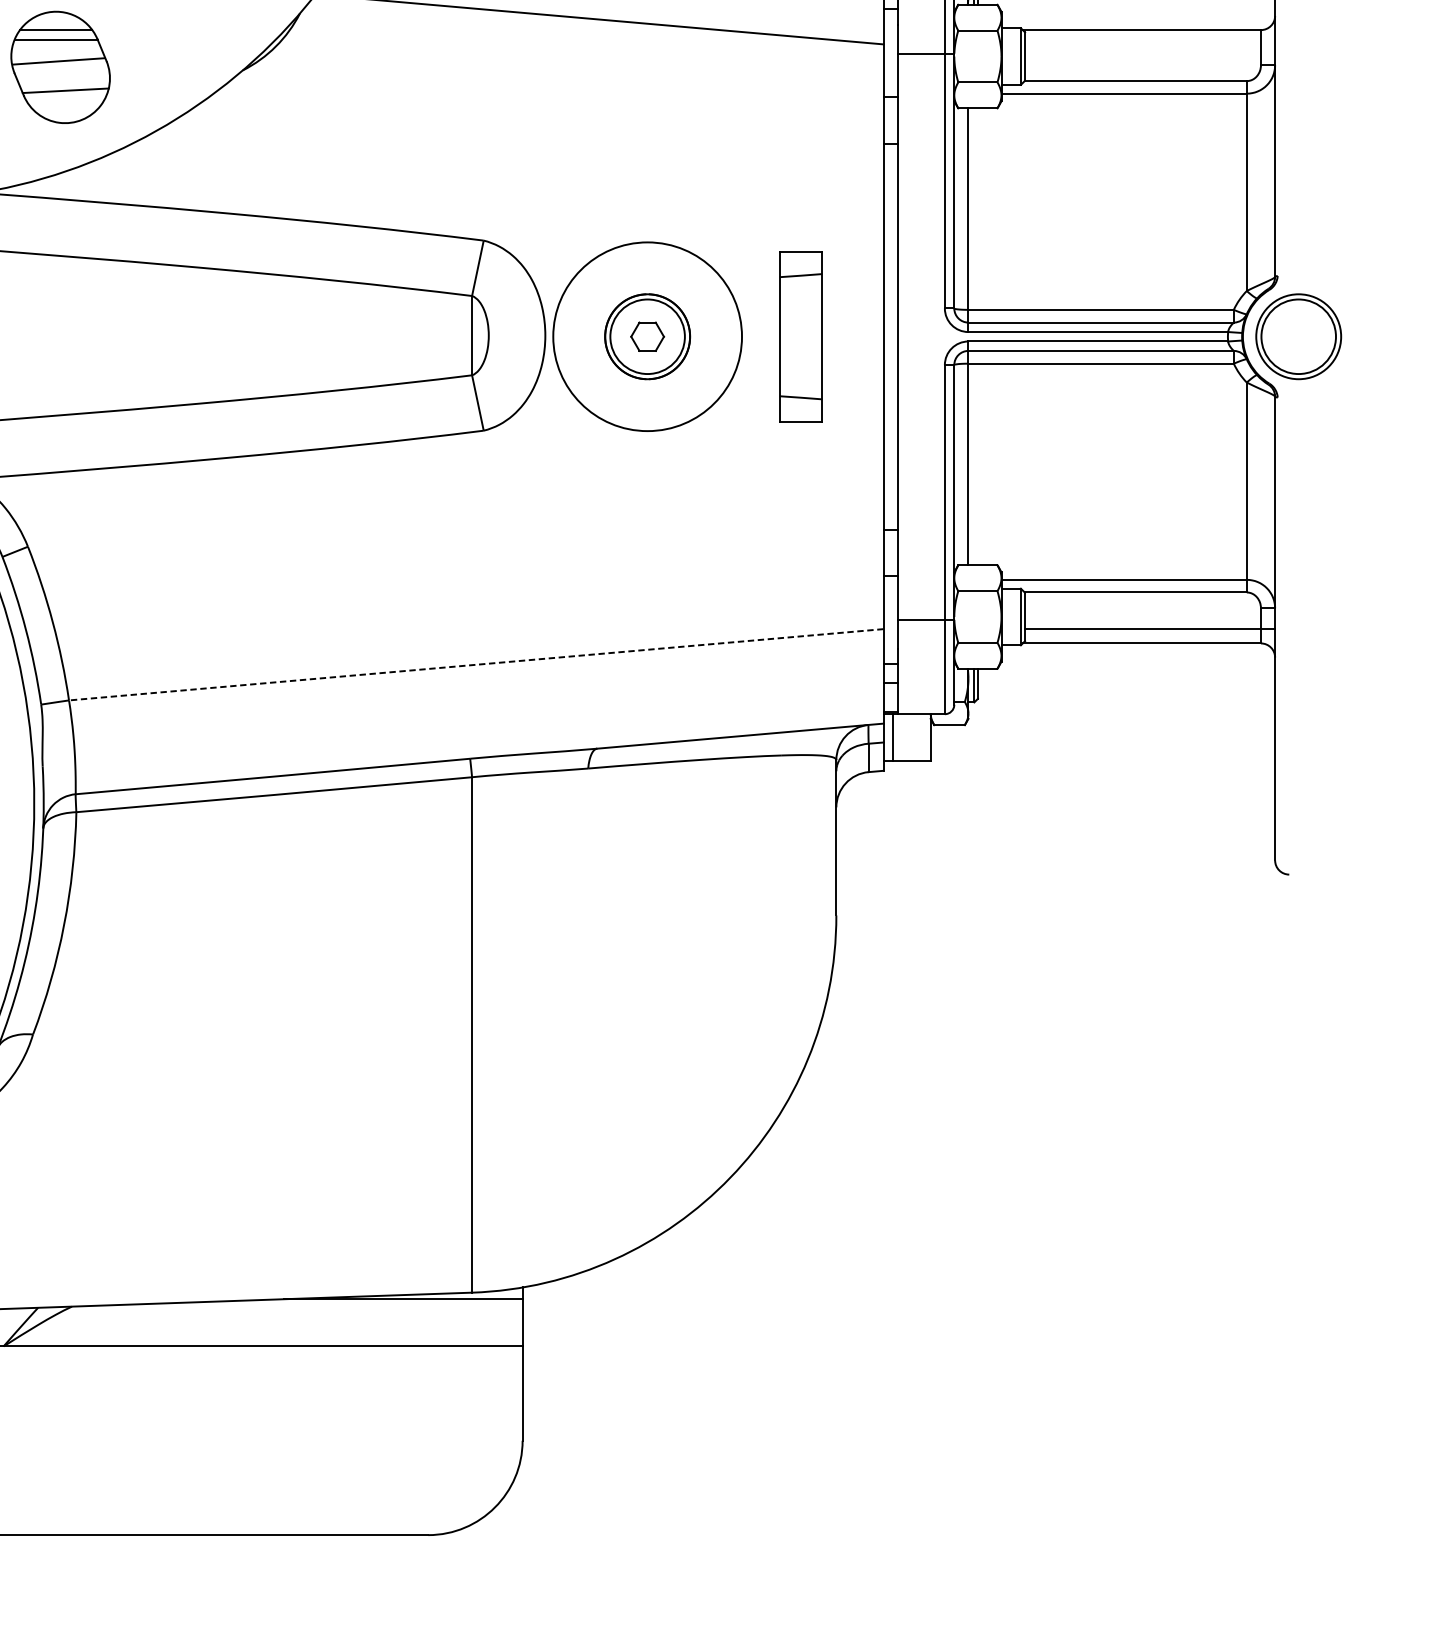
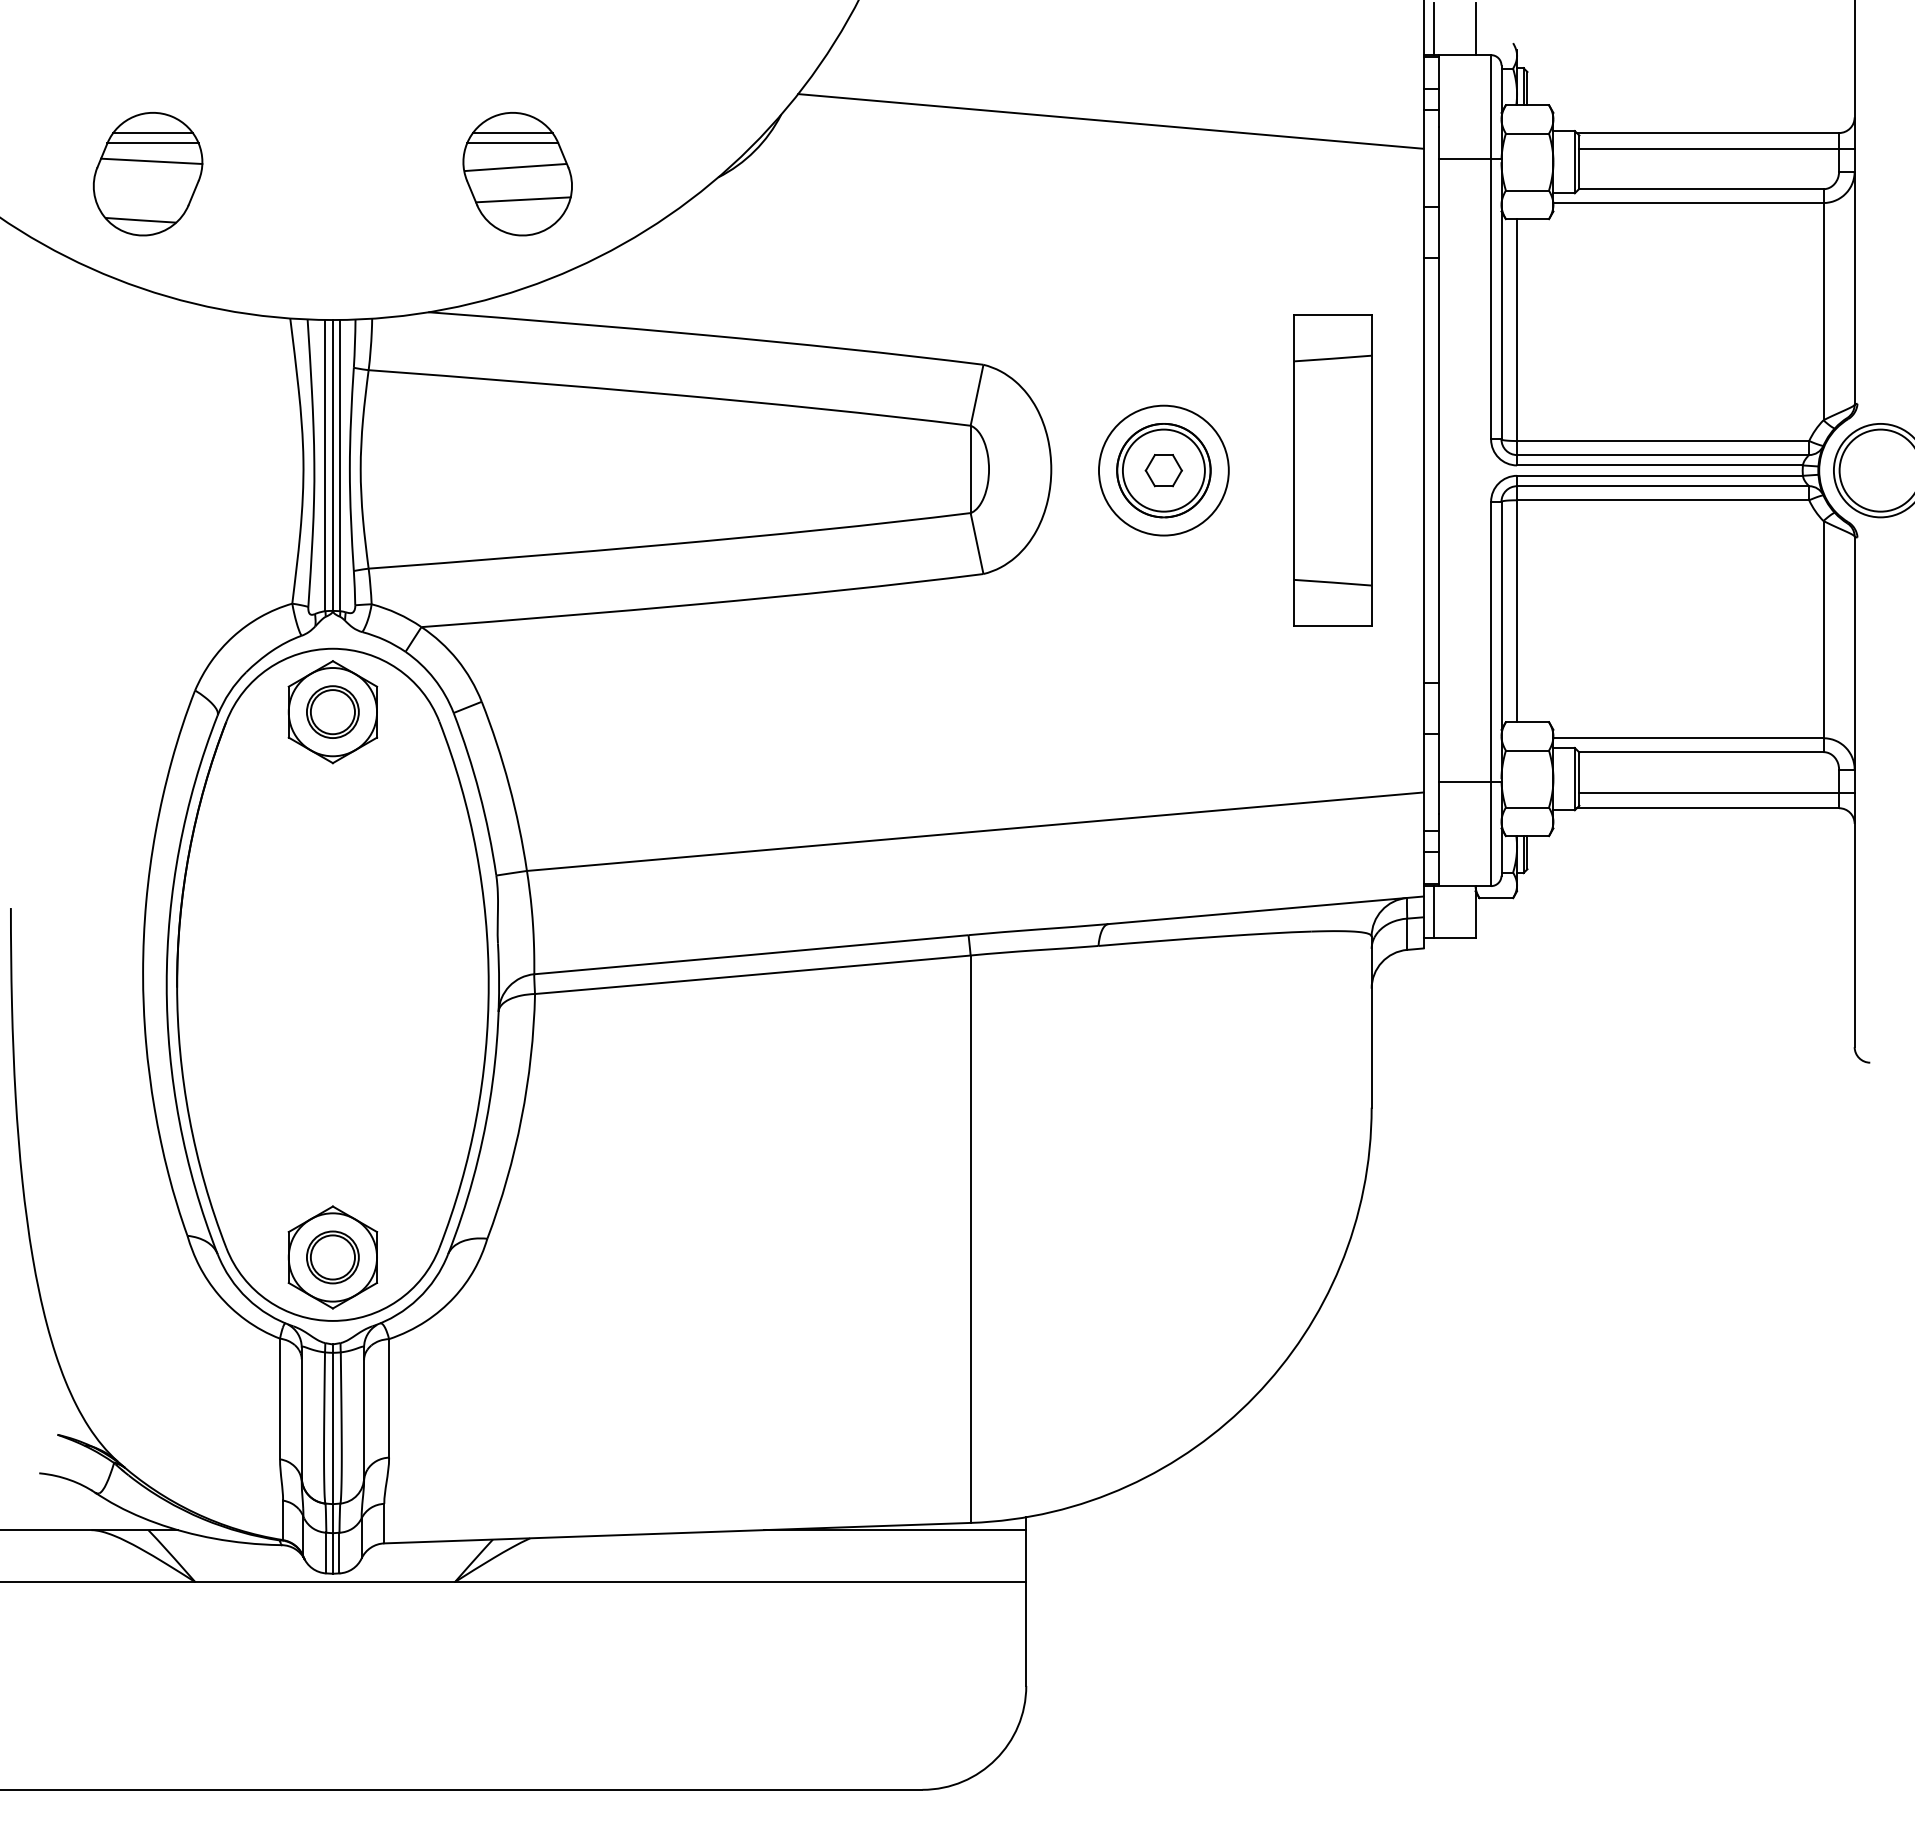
line: (1149, 44) -> (1716, 148), added
circle: (647, 336) -> (1163, 470), size x0.62
part: (800, 336) -> (1332, 470), size x1.67
line: (475, 664) -> (974, 831), dashed -> solid

